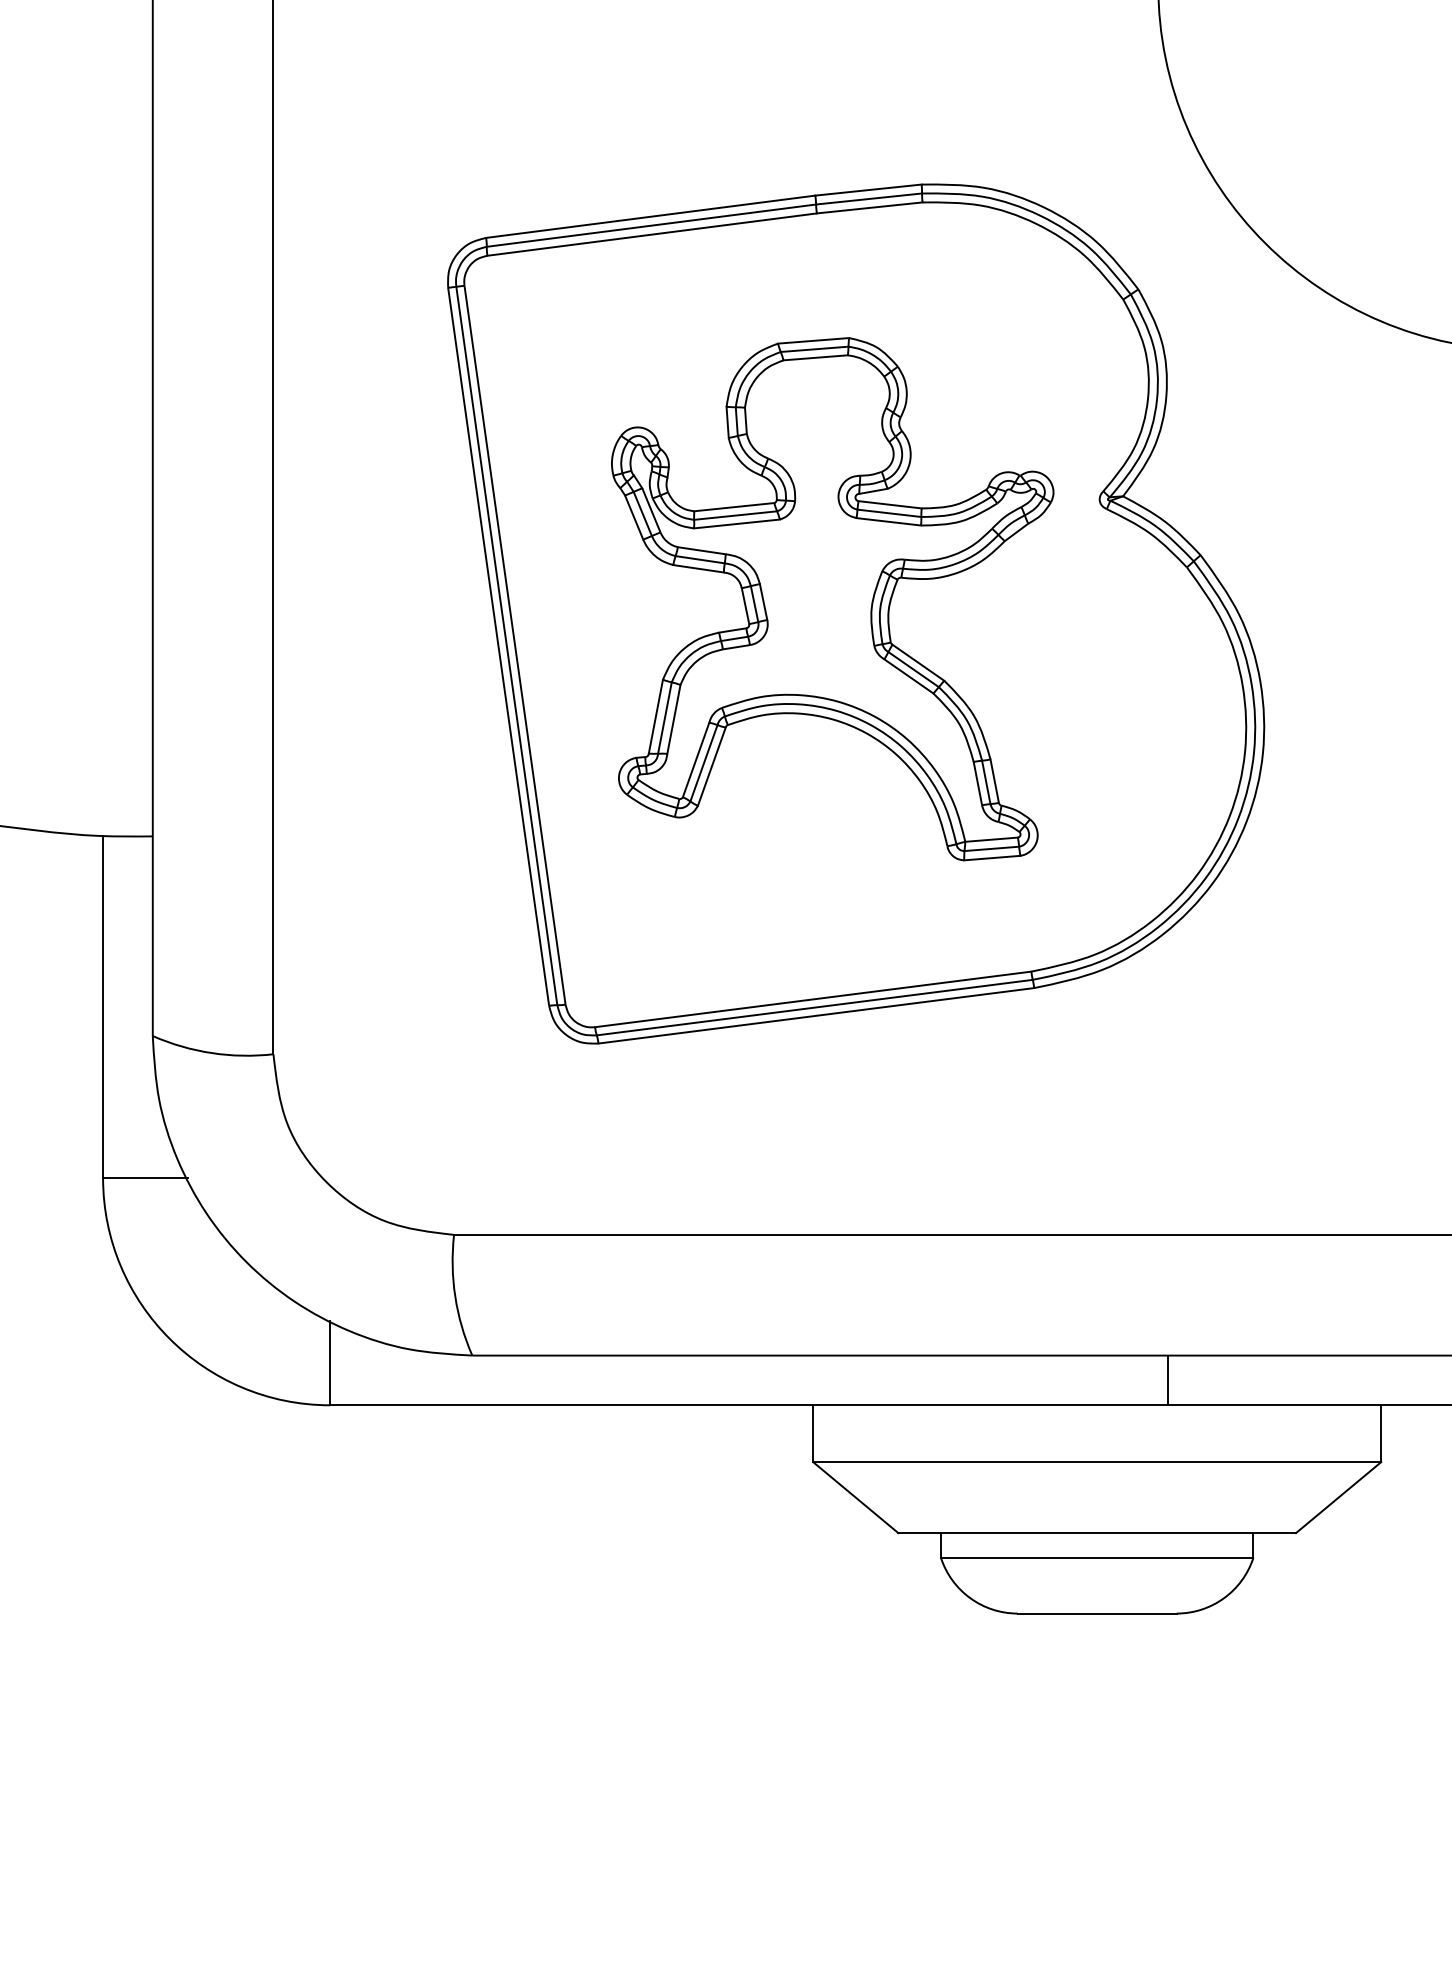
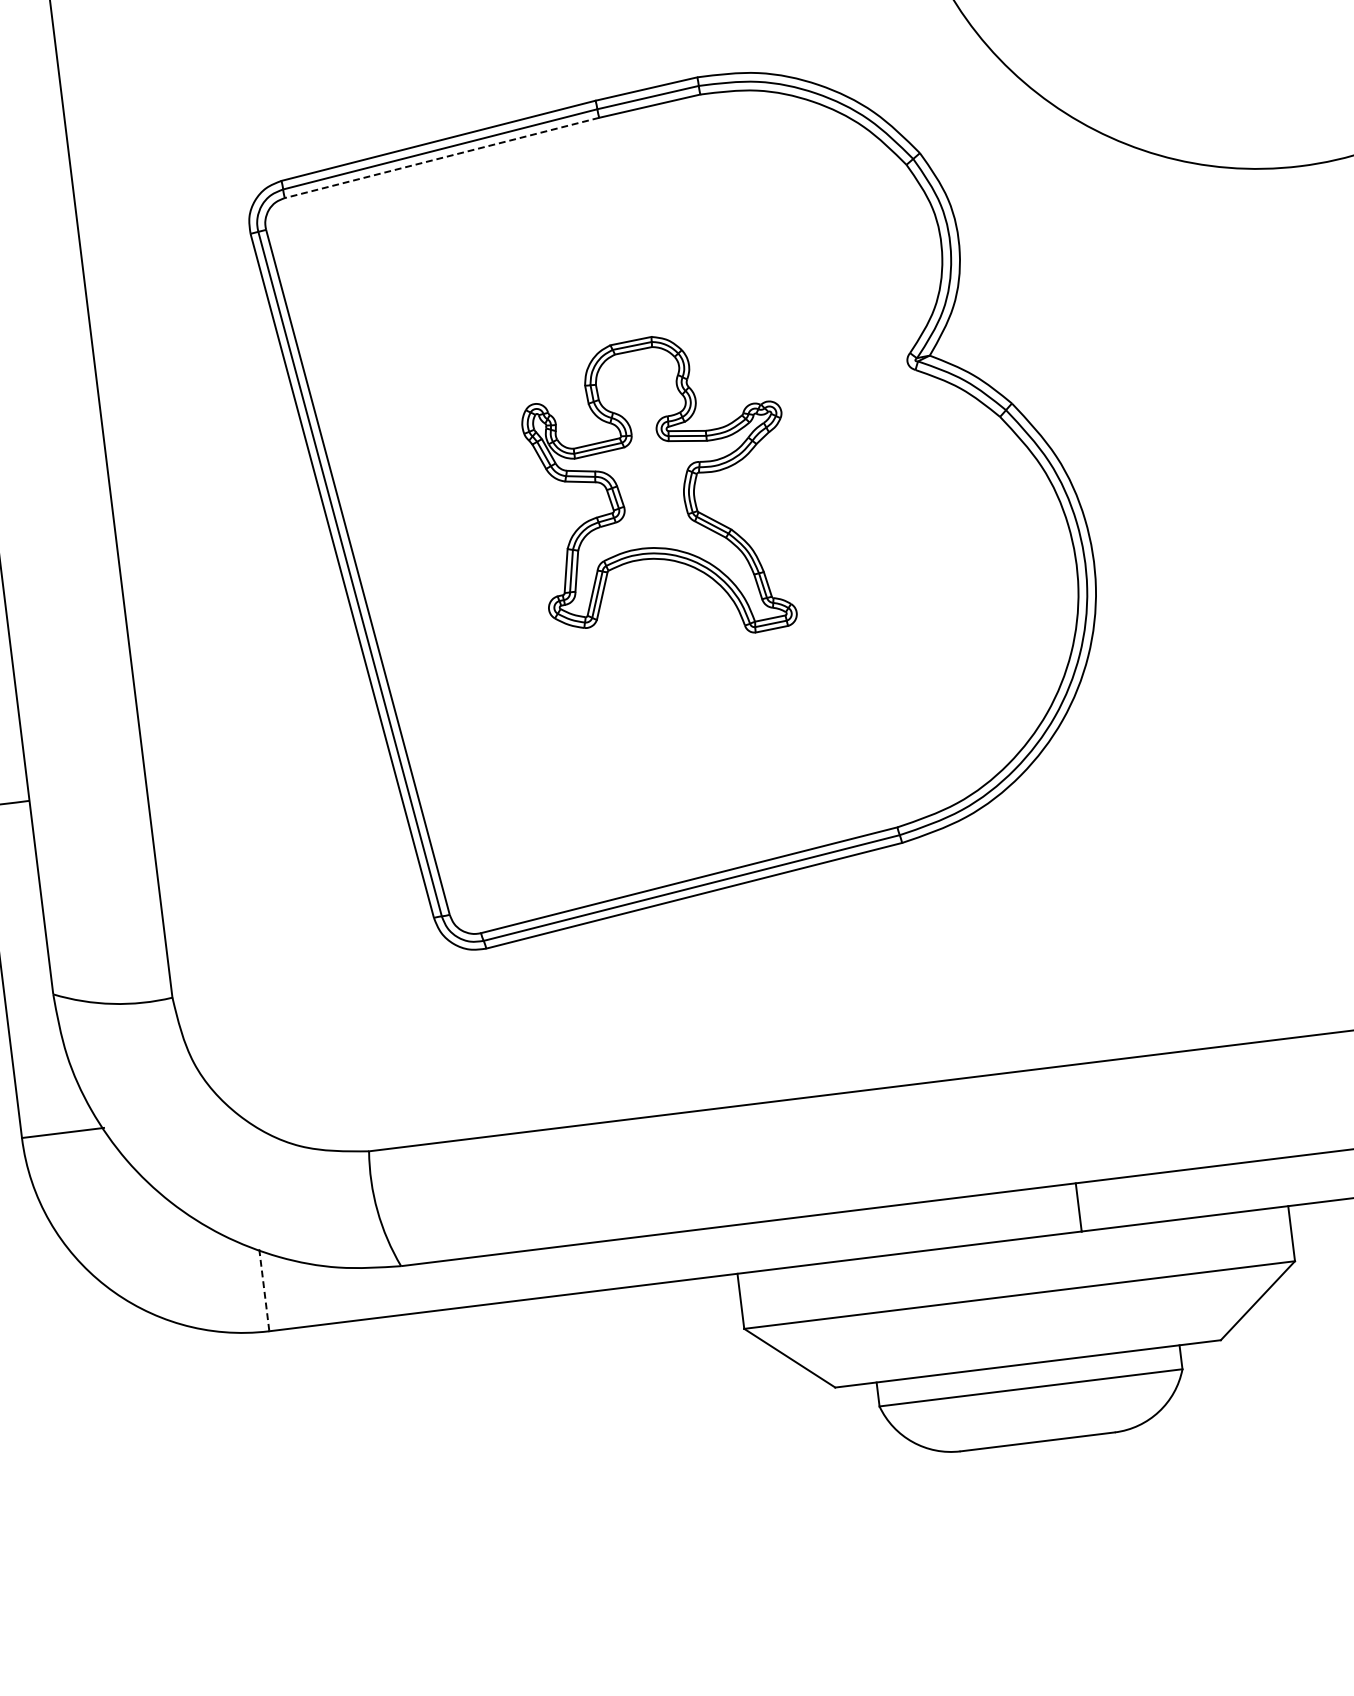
line: (651, 234) -> (441, 157), solid -> dashed
part: (832, 599) -> (660, 490), size x0.6
line: (330, 1363) -> (264, 1290), solid -> dashed

